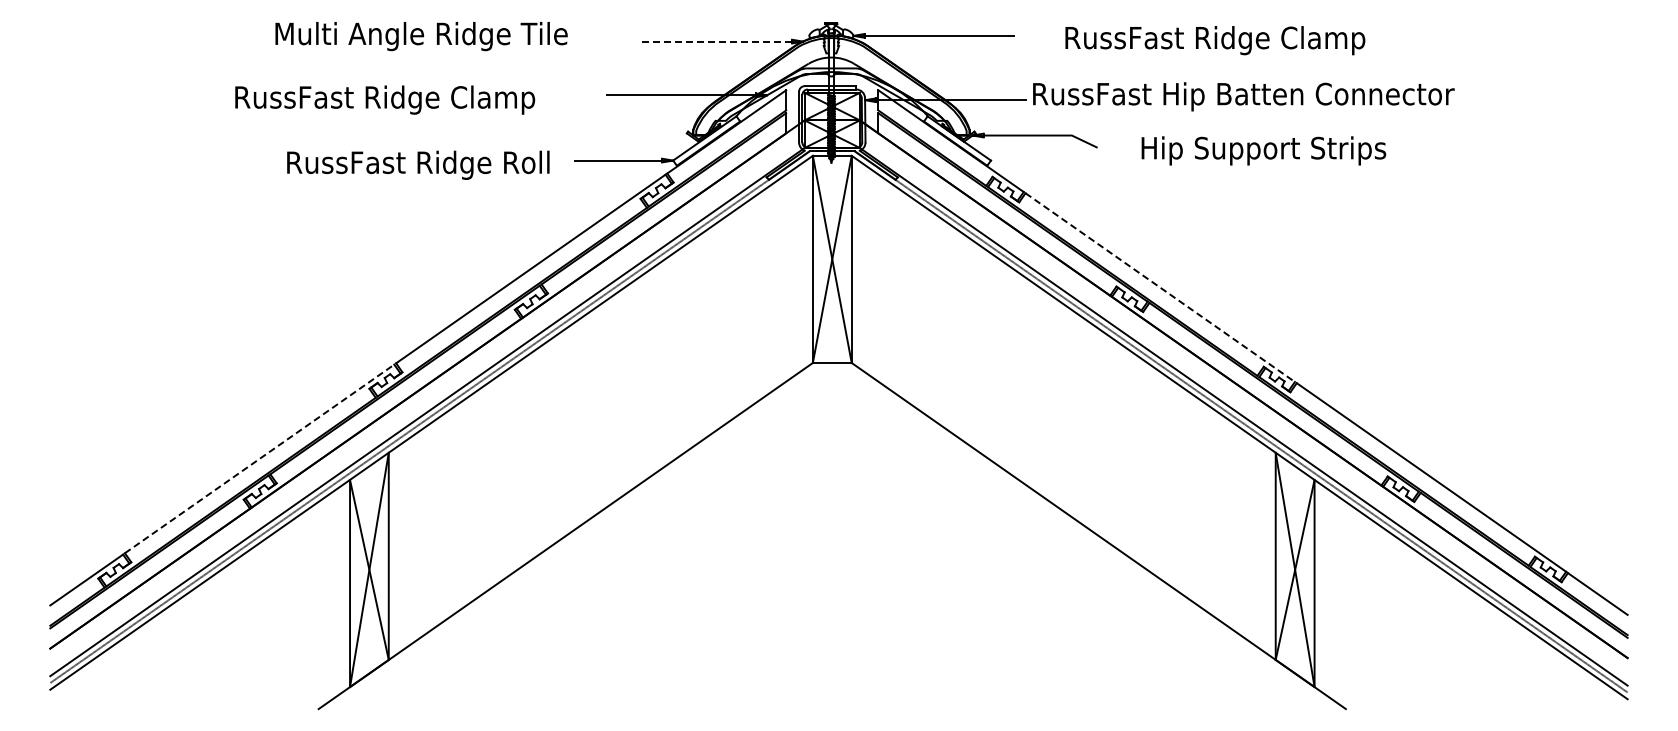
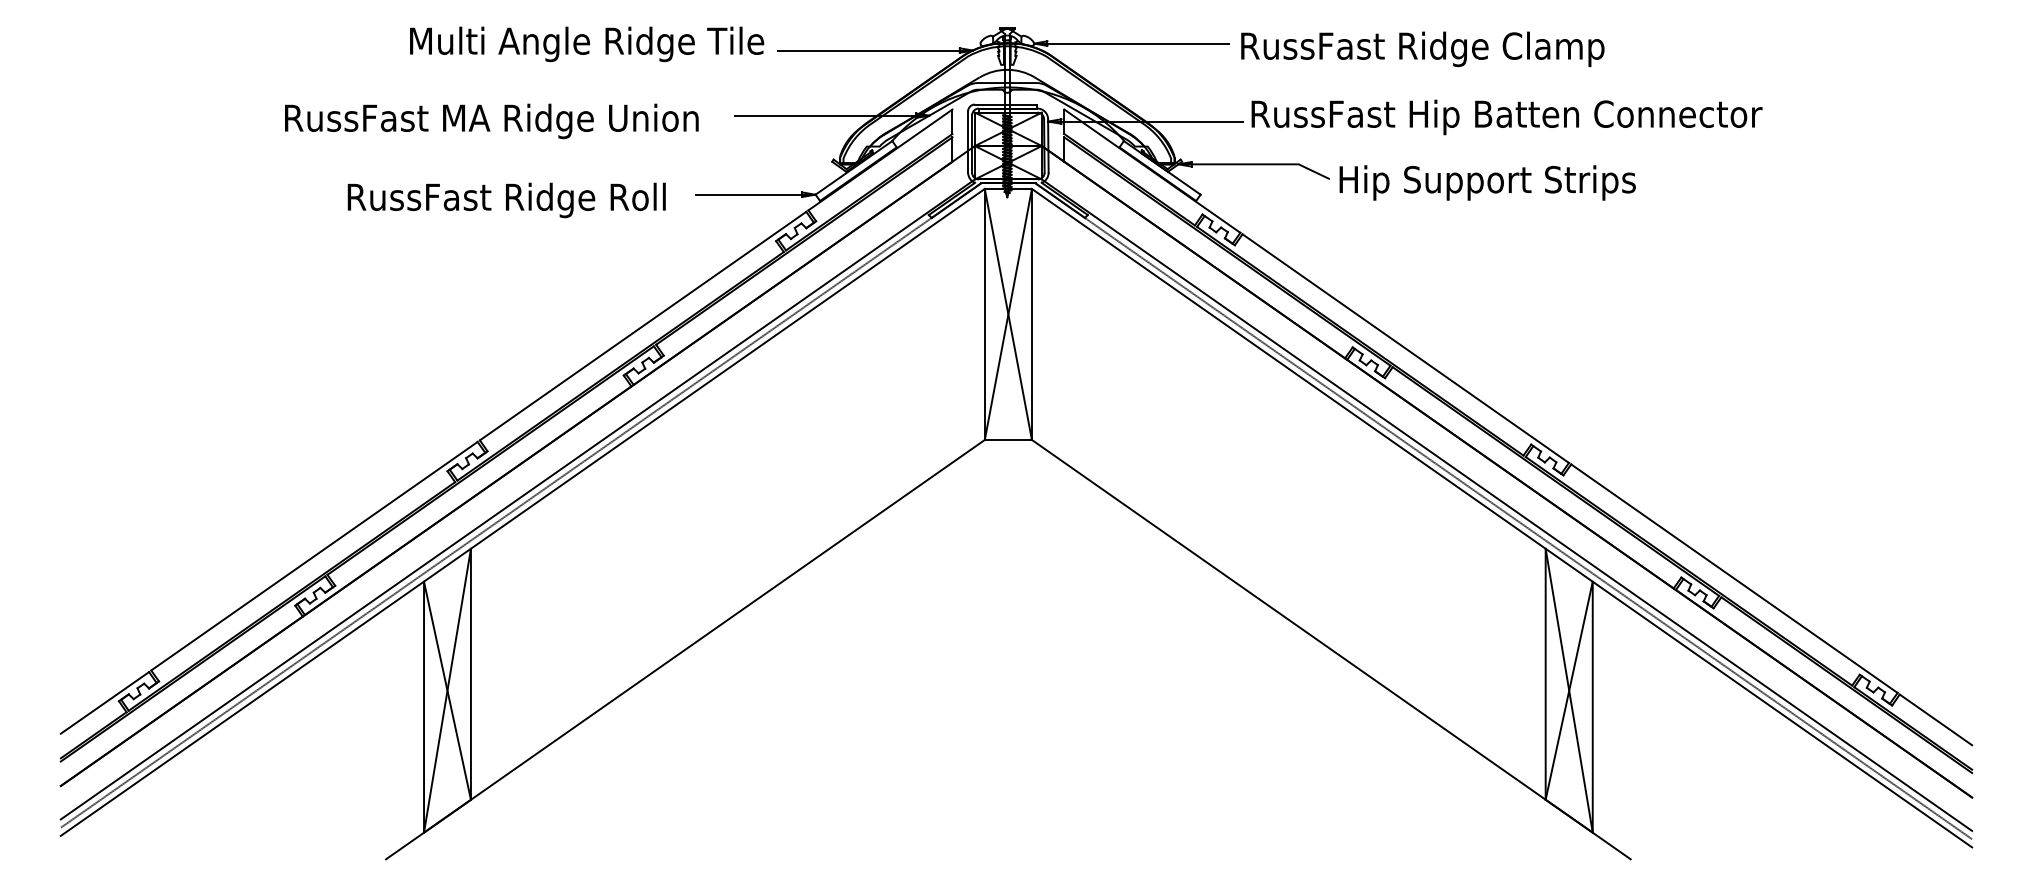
text: (421, 36) -> (586, 44), moved
text: (1215, 40) -> (1423, 49), moved
line: (715, 41) -> (866, 50), dashed -> solid
text: (472, 99) -> (572, 120), RussFast Ridge Clamp -> RussFast MA Ridge Union
text: (1263, 150) -> (1487, 182), moved
line: (1160, 287) -> (1406, 348), dashed -> solid
line: (260, 458) -> (315, 555), dashed -> solid

